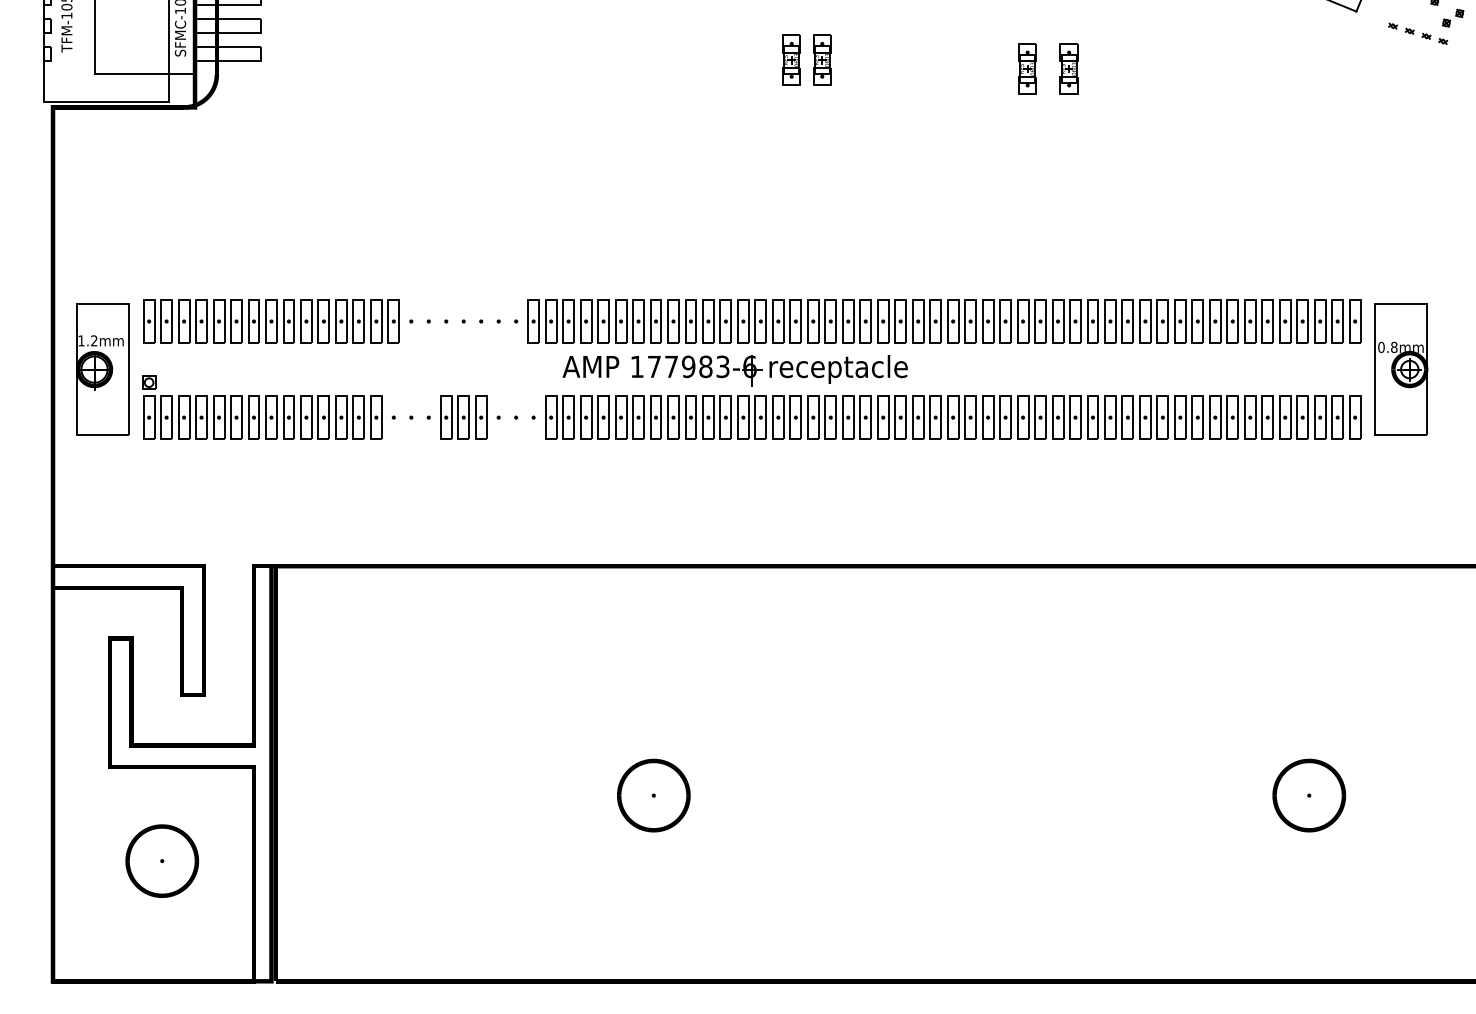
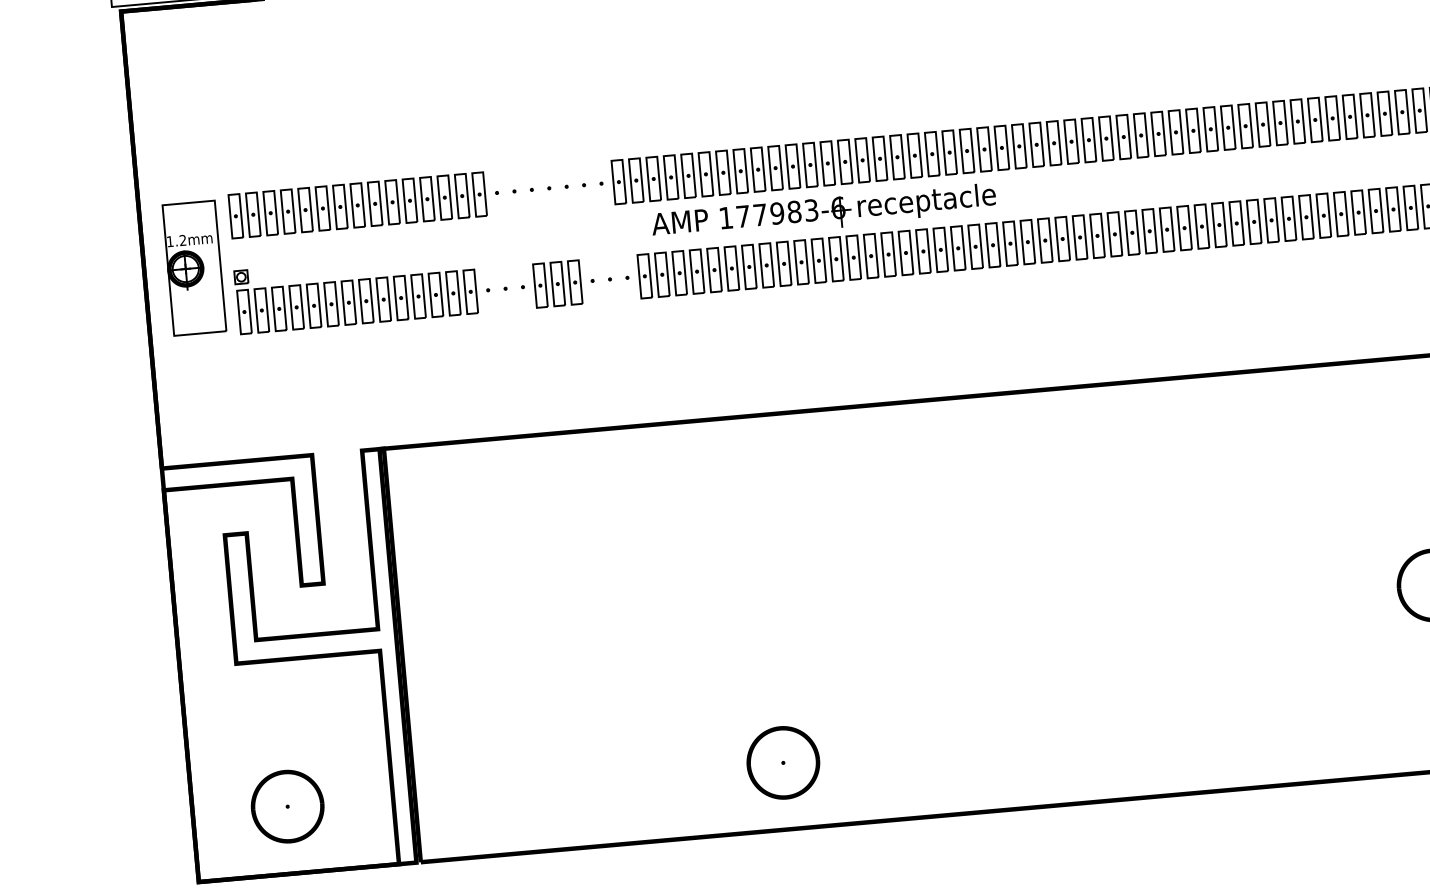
part: (653, 795) -> (783, 762), moved
part: (162, 860) -> (287, 806), moved

